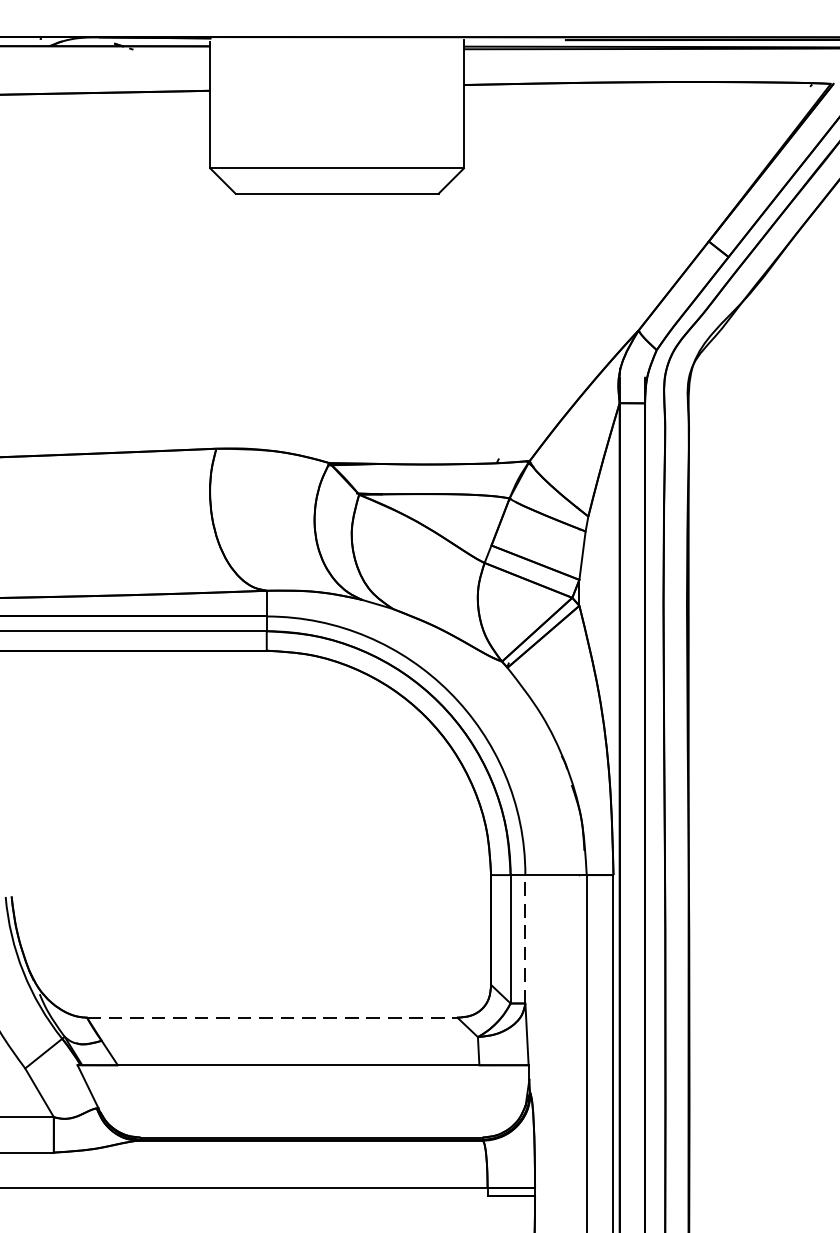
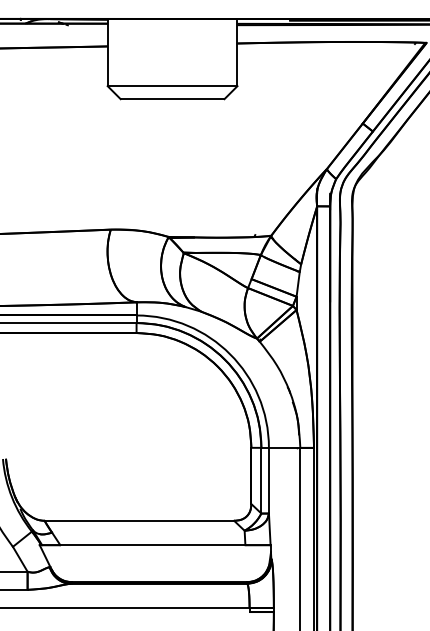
line: (524, 938) -> (268, 480), dashed -> solid
line: (272, 1017) -> (139, 520), dashed -> solid

